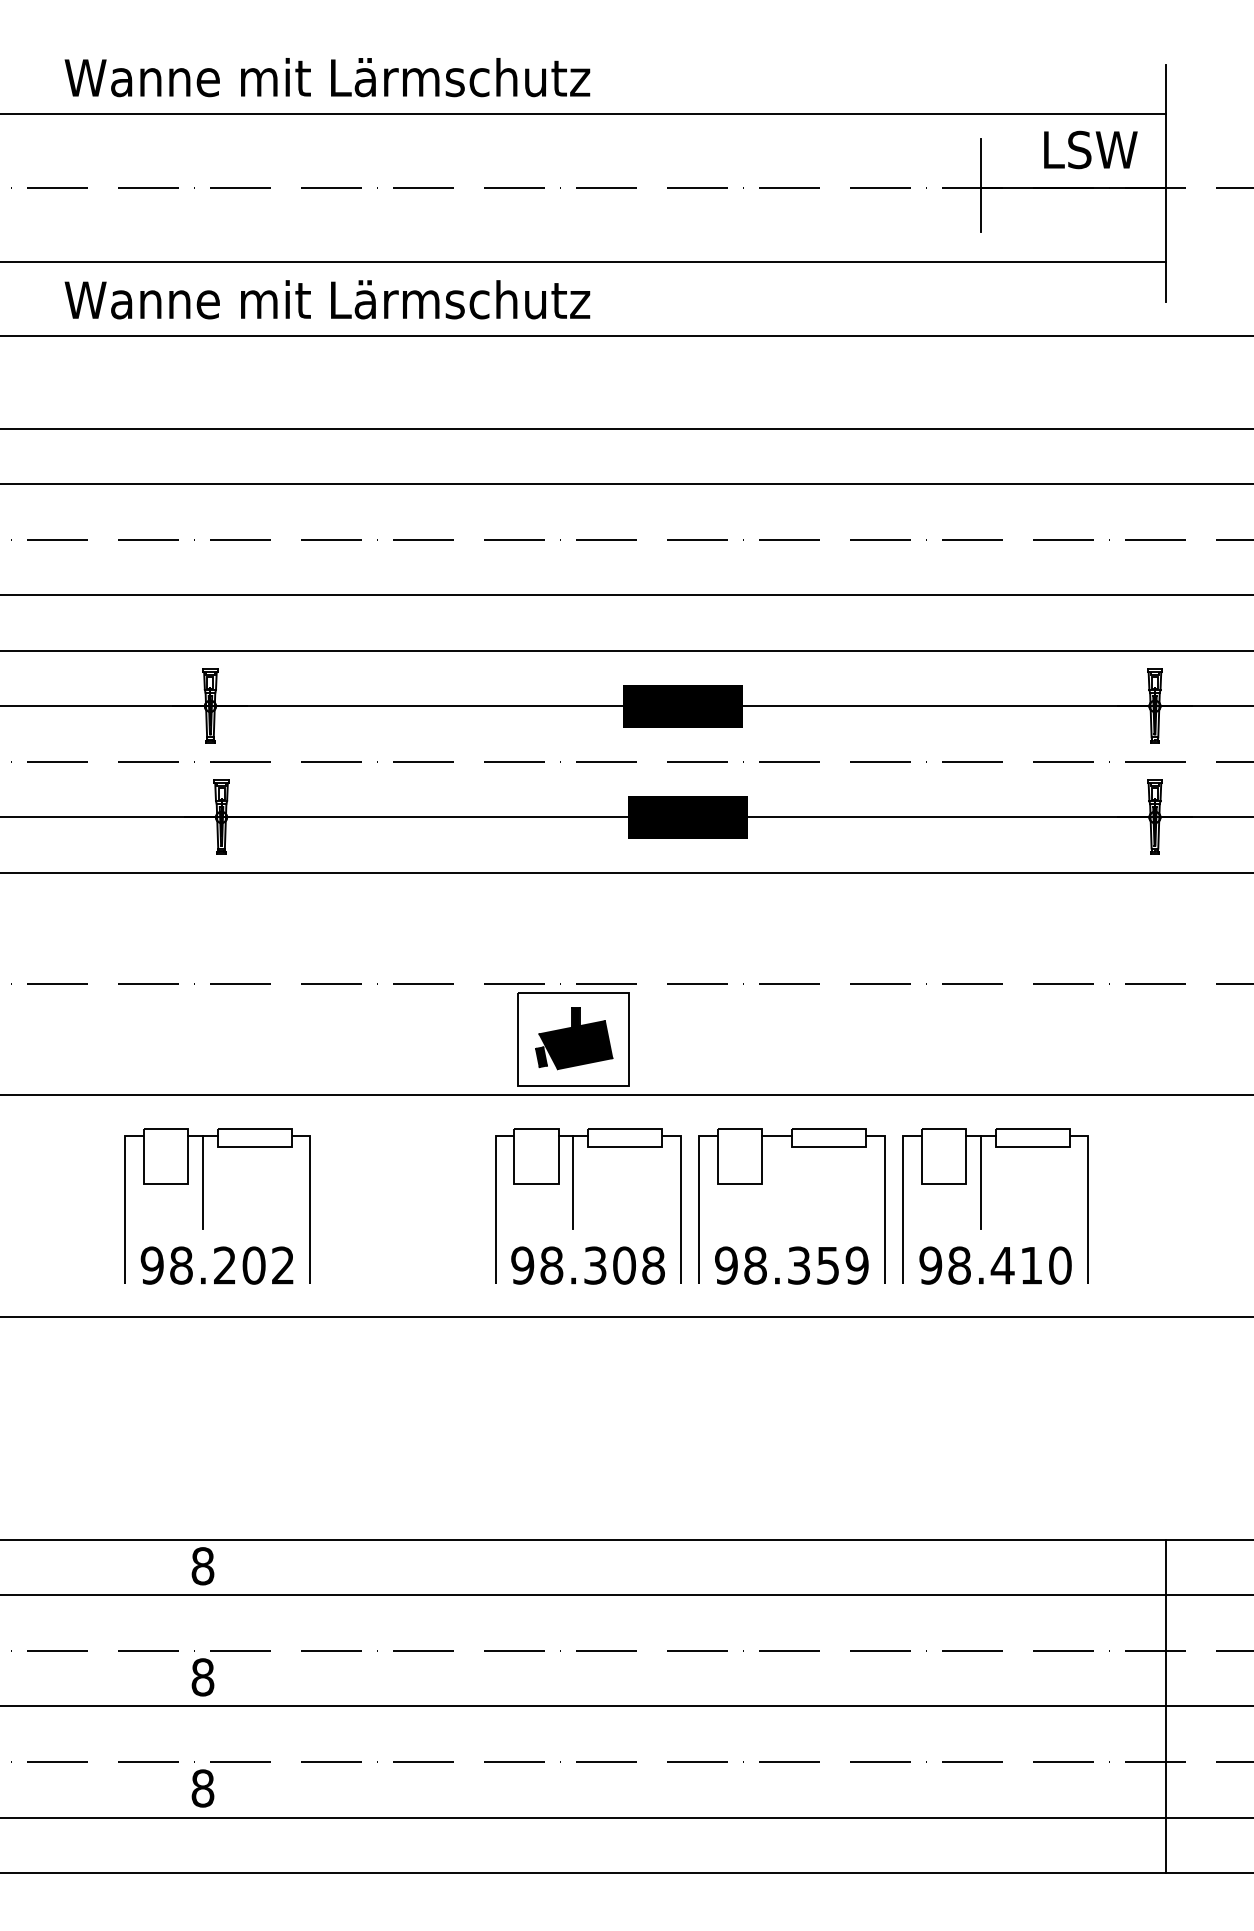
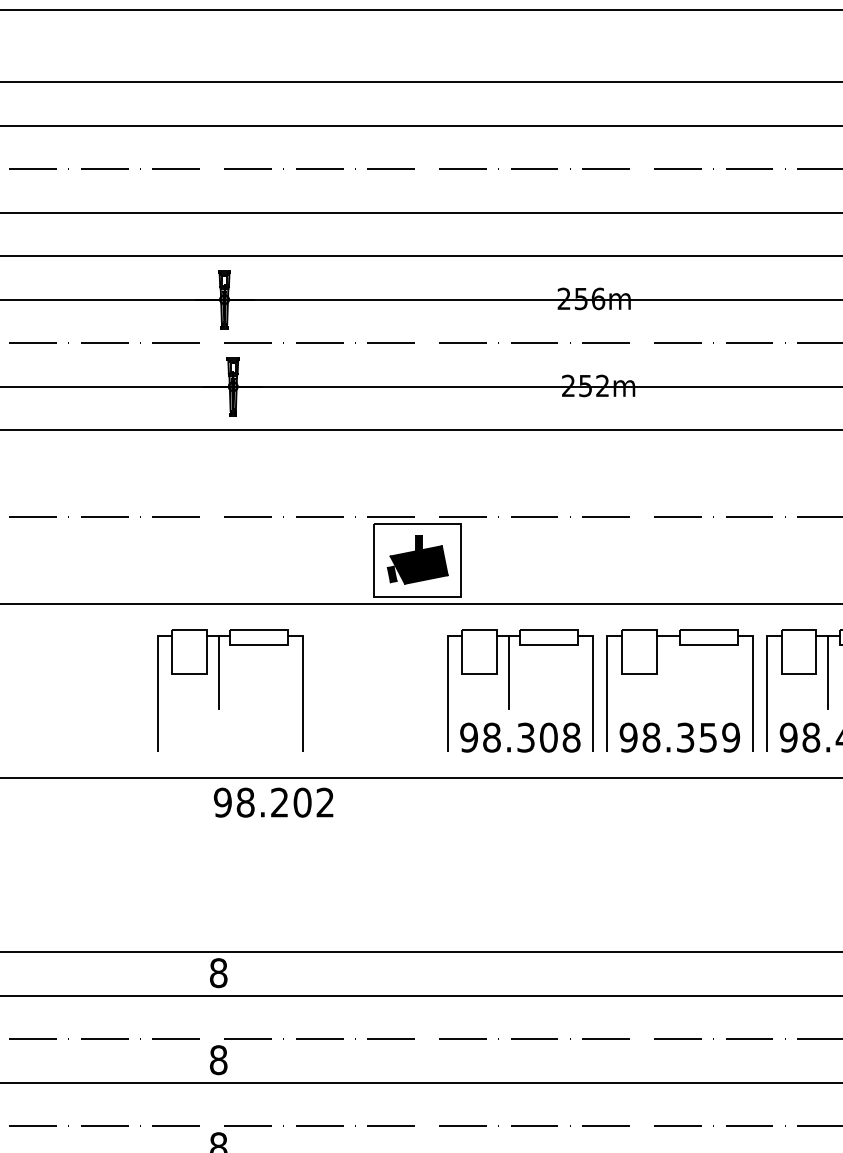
fill: (682, 706) -> (594, 299), removed
fill: (688, 817) -> (598, 386), removed
part: (573, 1039) -> (417, 560), moved
text: (216, 1265) -> (273, 802), moved

